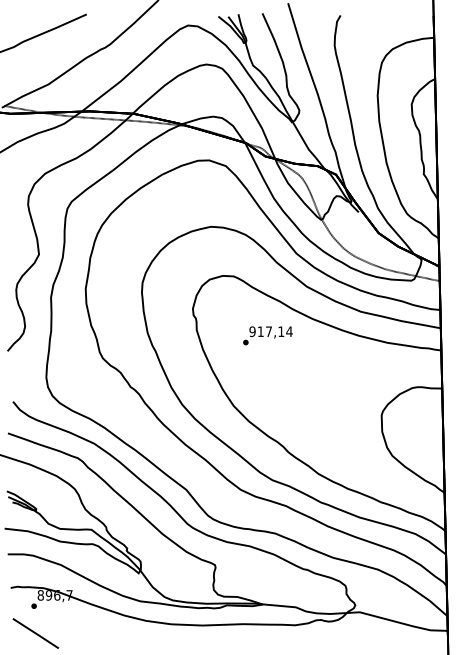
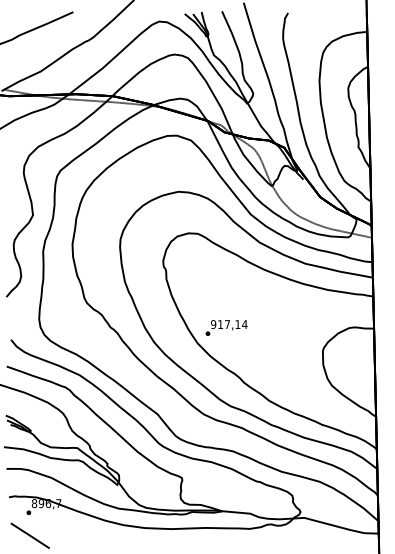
text: (267, 335) -> (226, 327), moved

